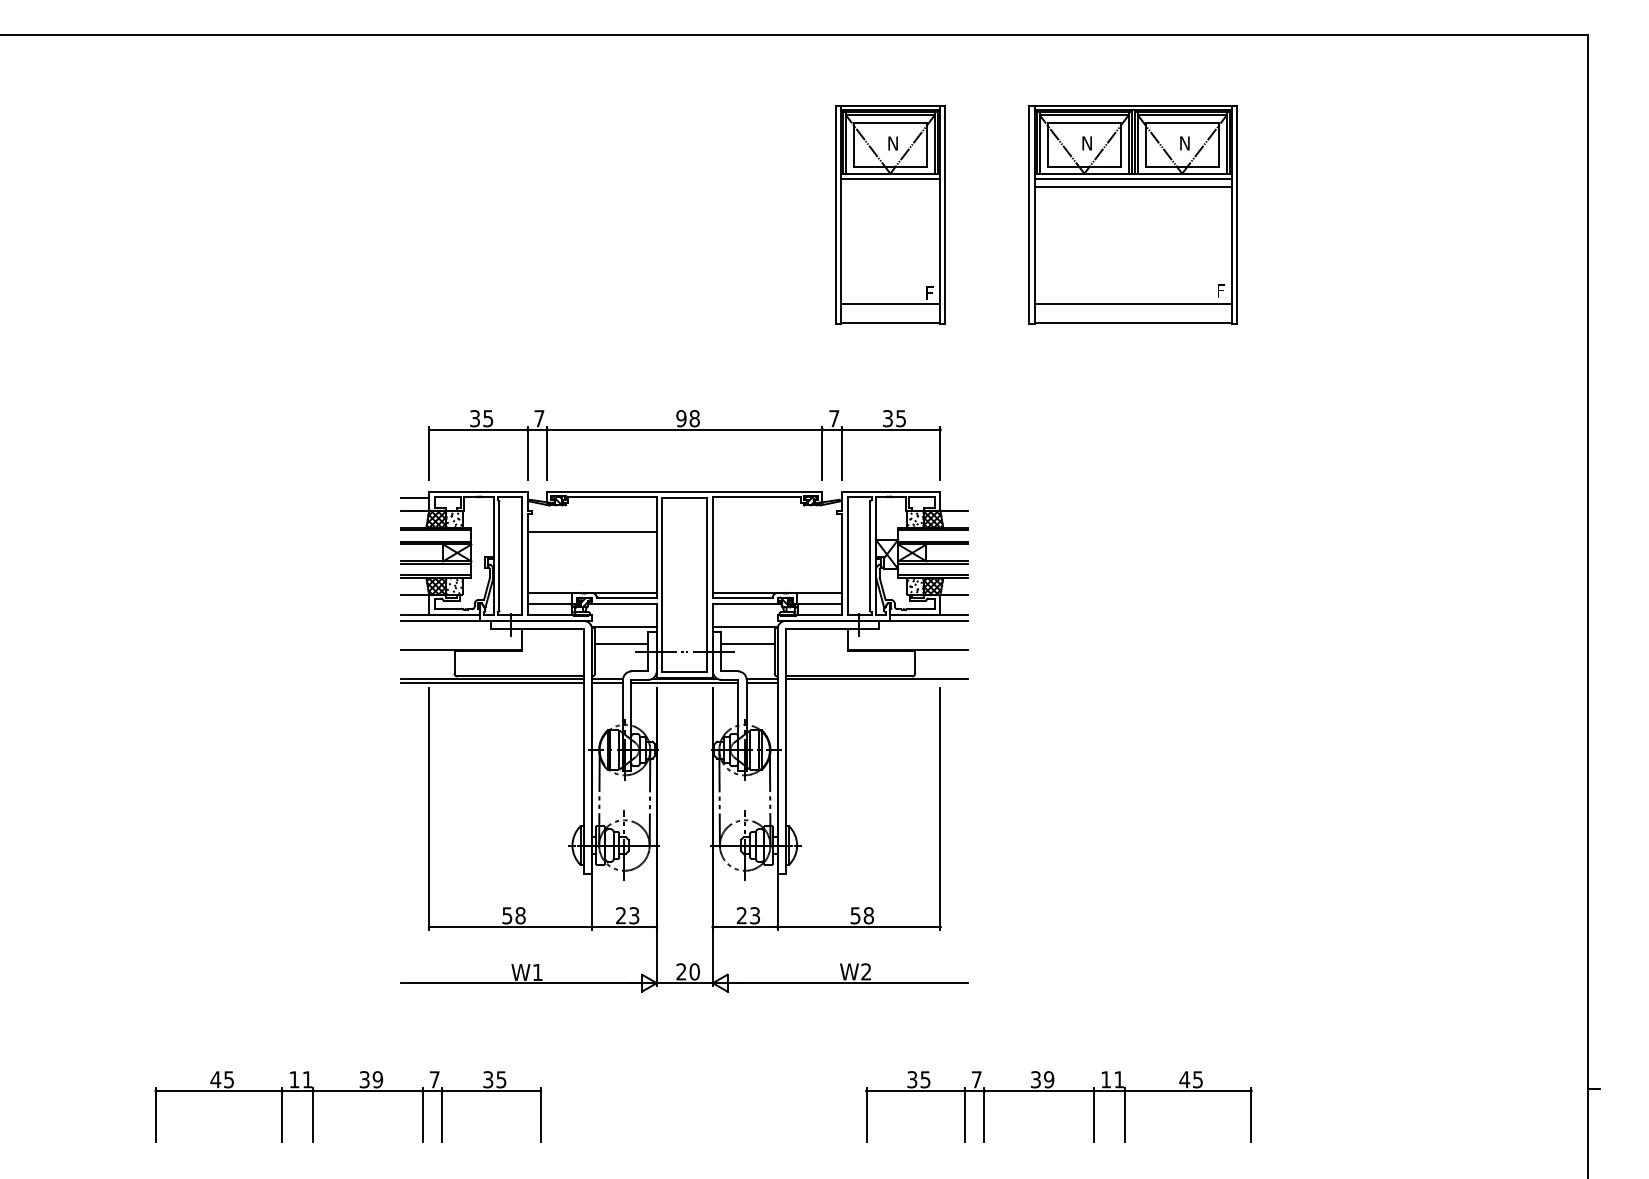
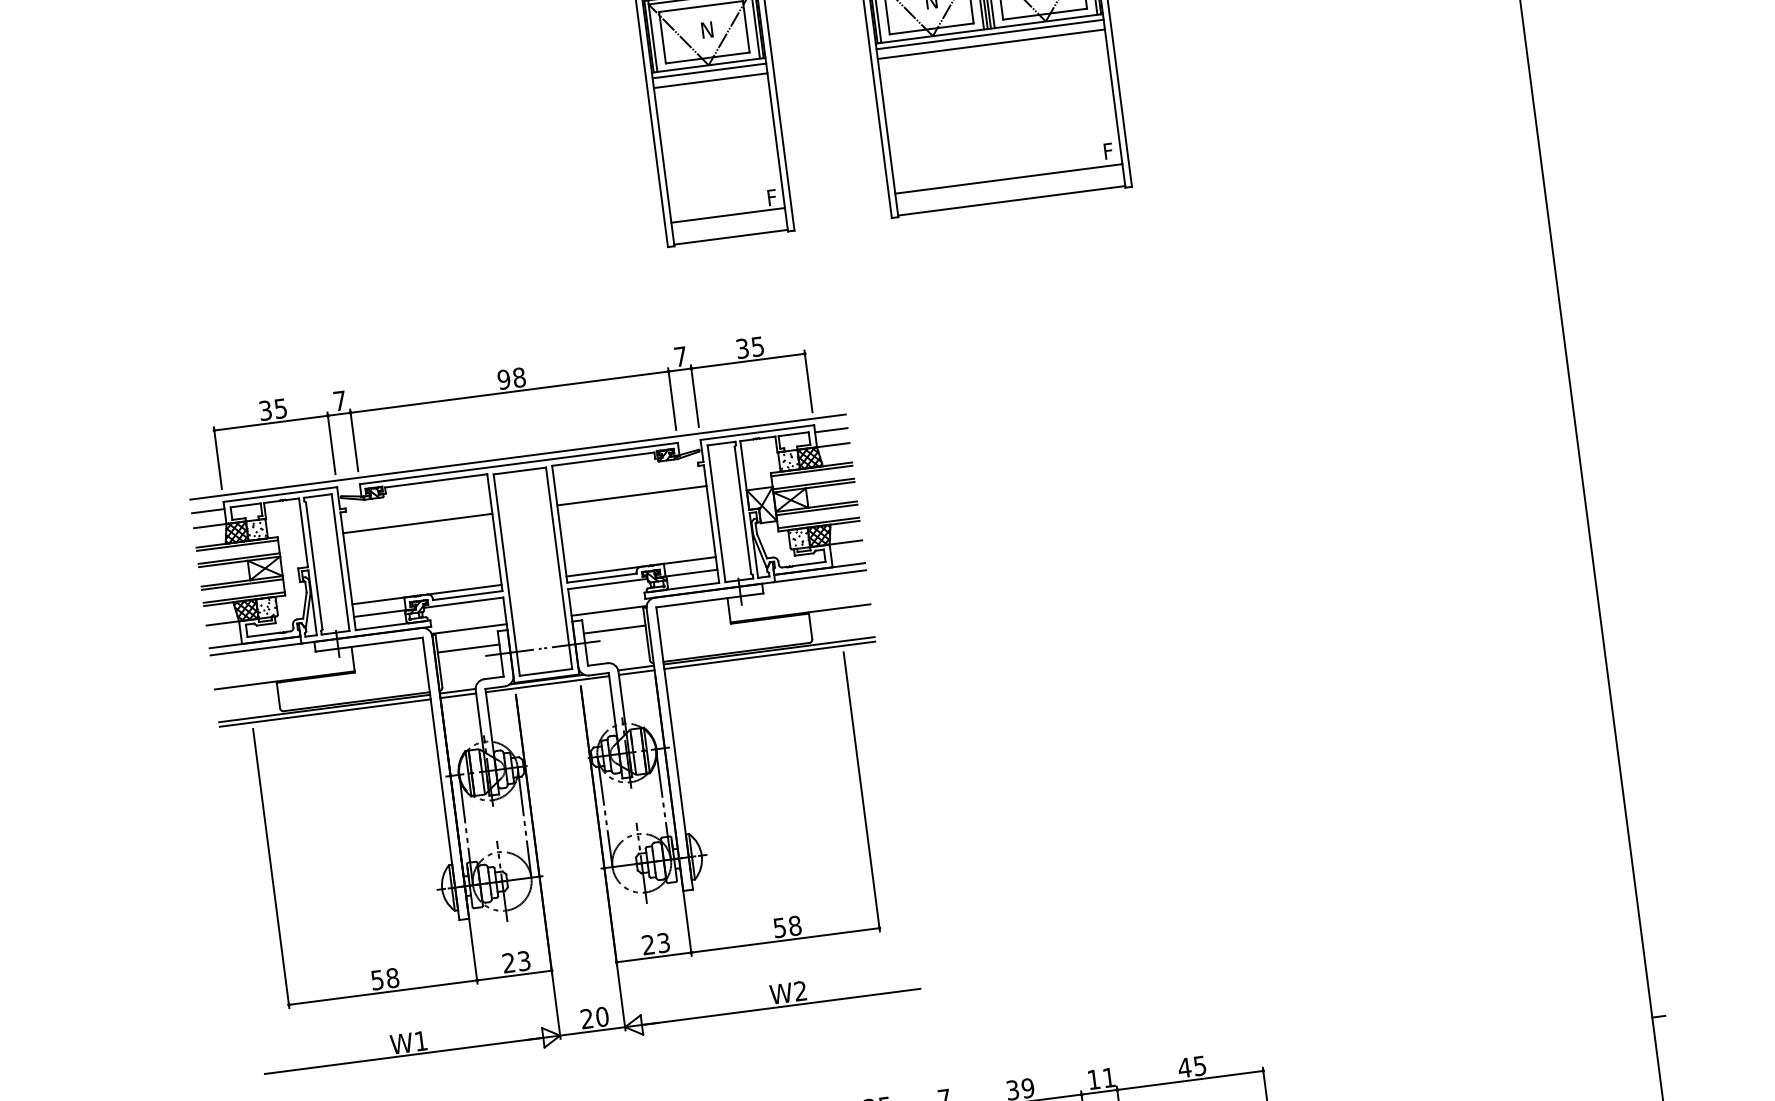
line: (890, 187) -> (710, 81), added
line: (684, 486) -> (517, 457), added
line: (954, 497) -> (831, 429), added
line: (777, 531) -> (631, 495), added
line: (876, 682) -> (768, 655), added

